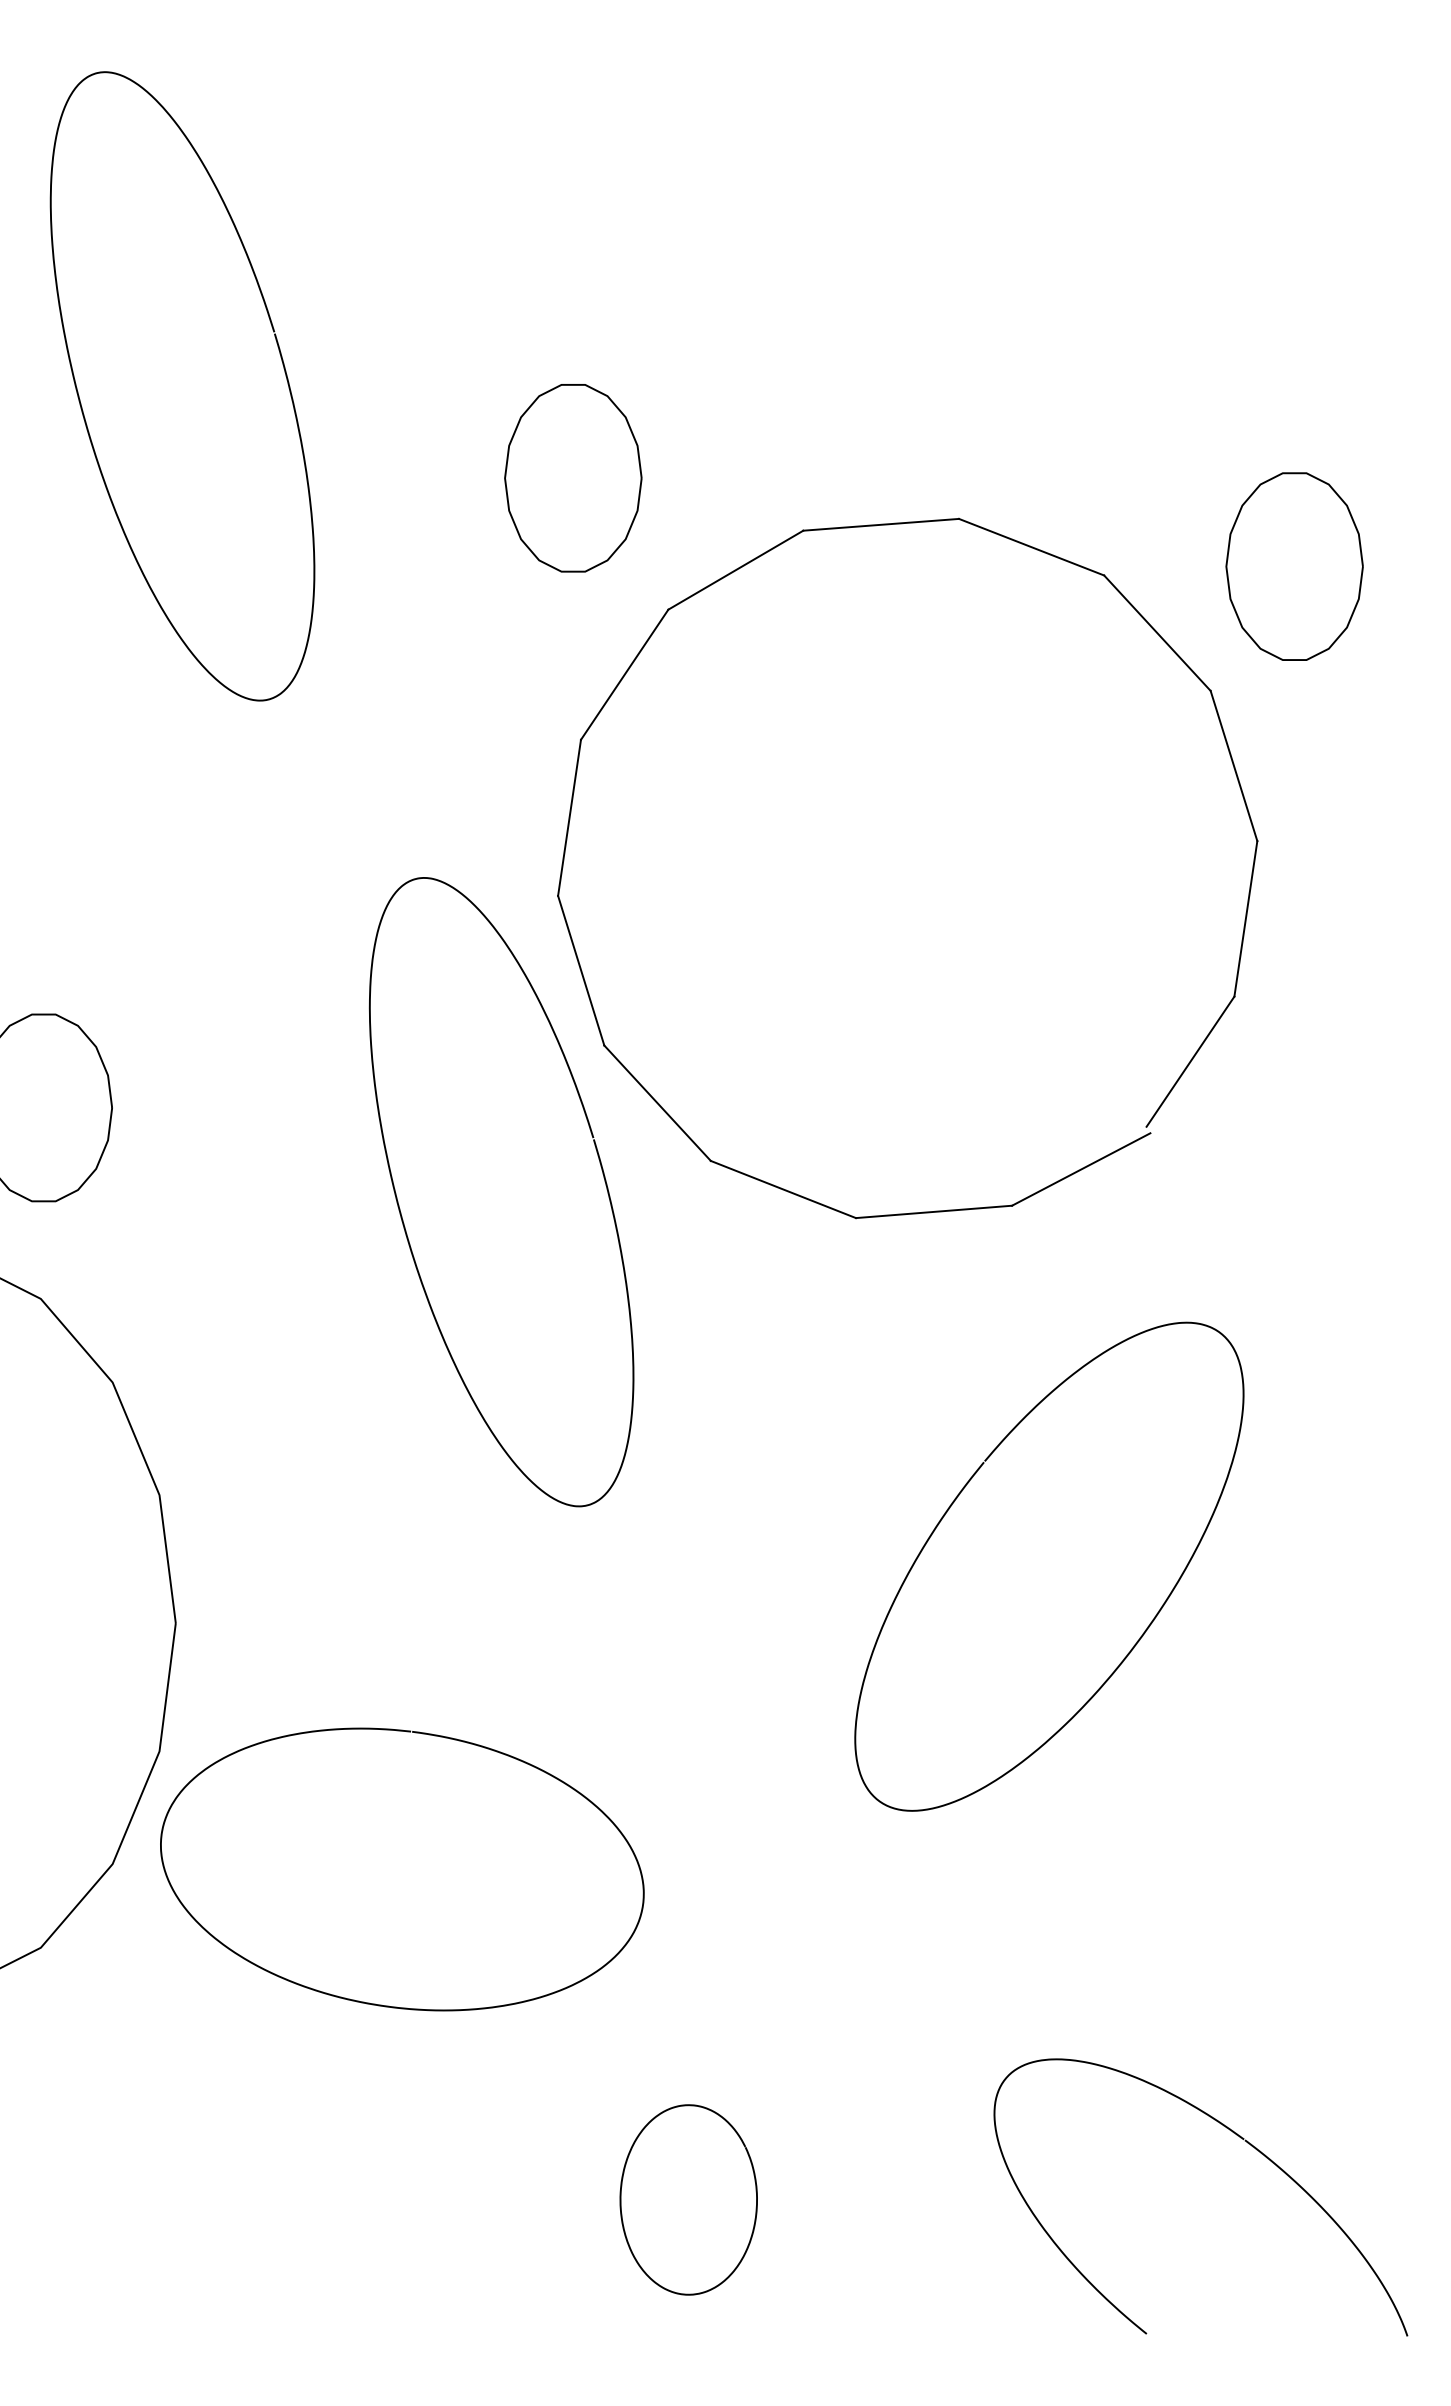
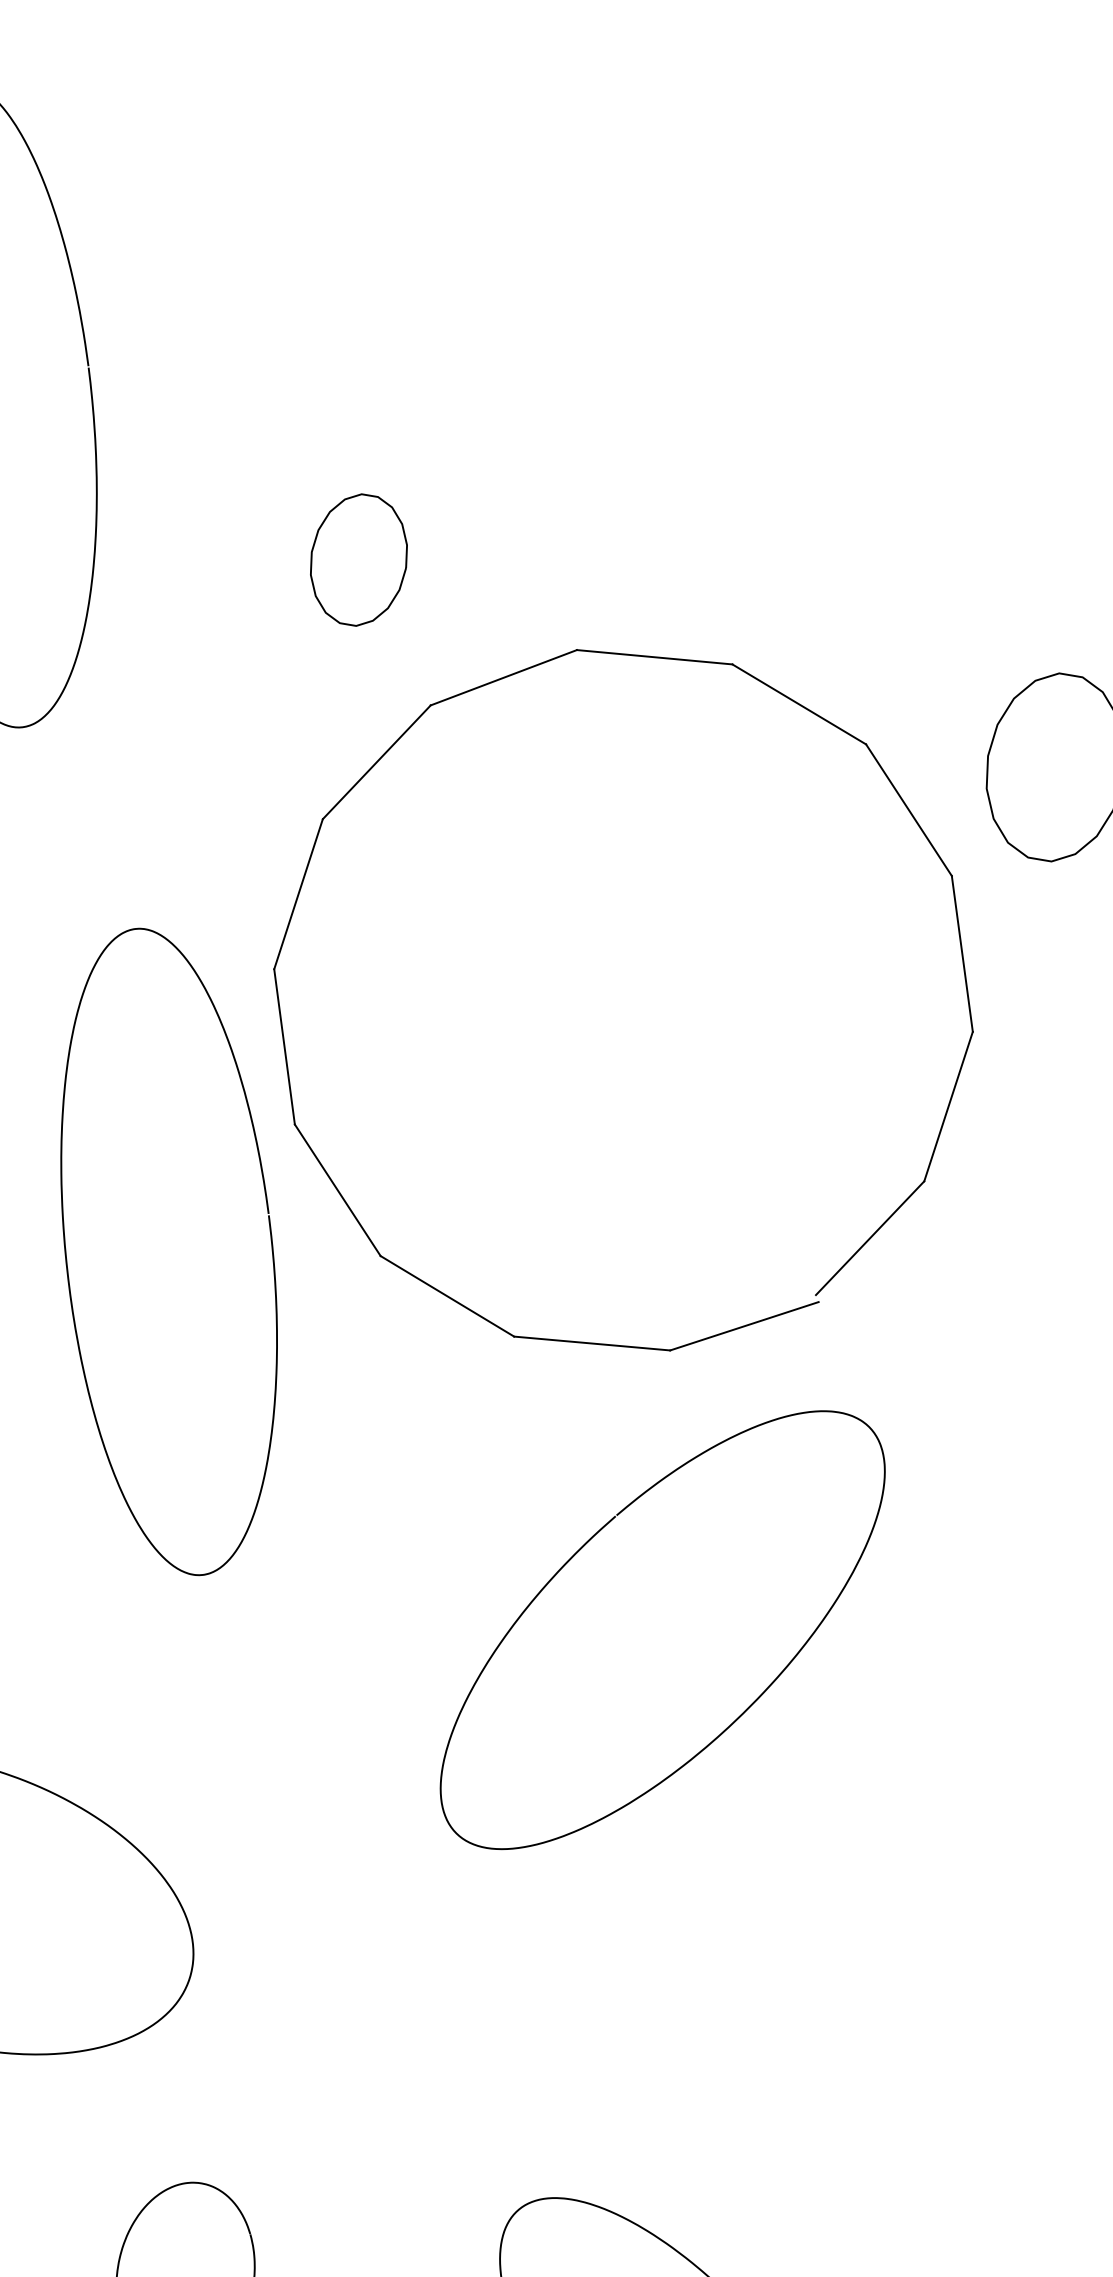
part: (573, 478) -> (359, 560), size x0.7
curve: (957, 1498) -> (583, 1547), moved

